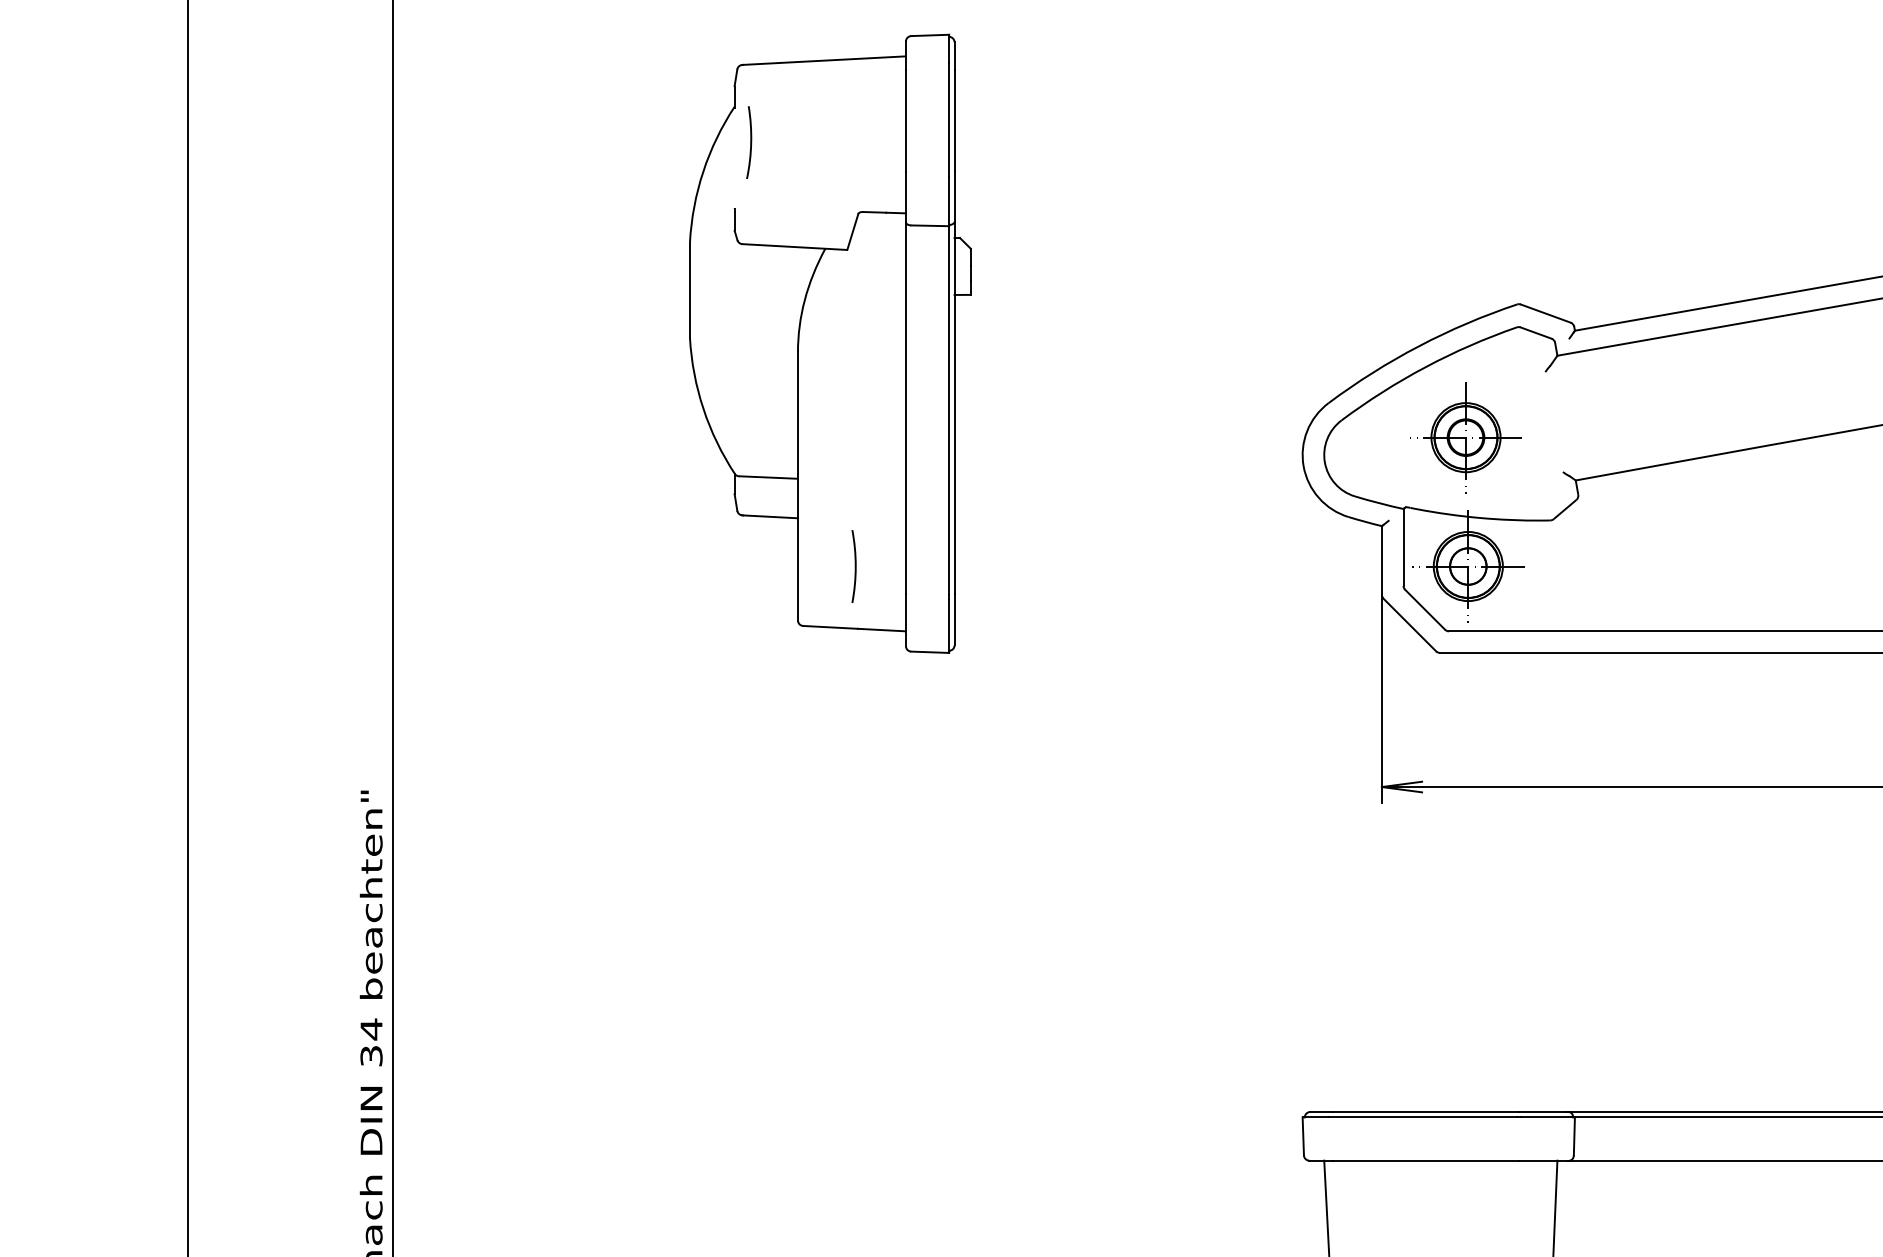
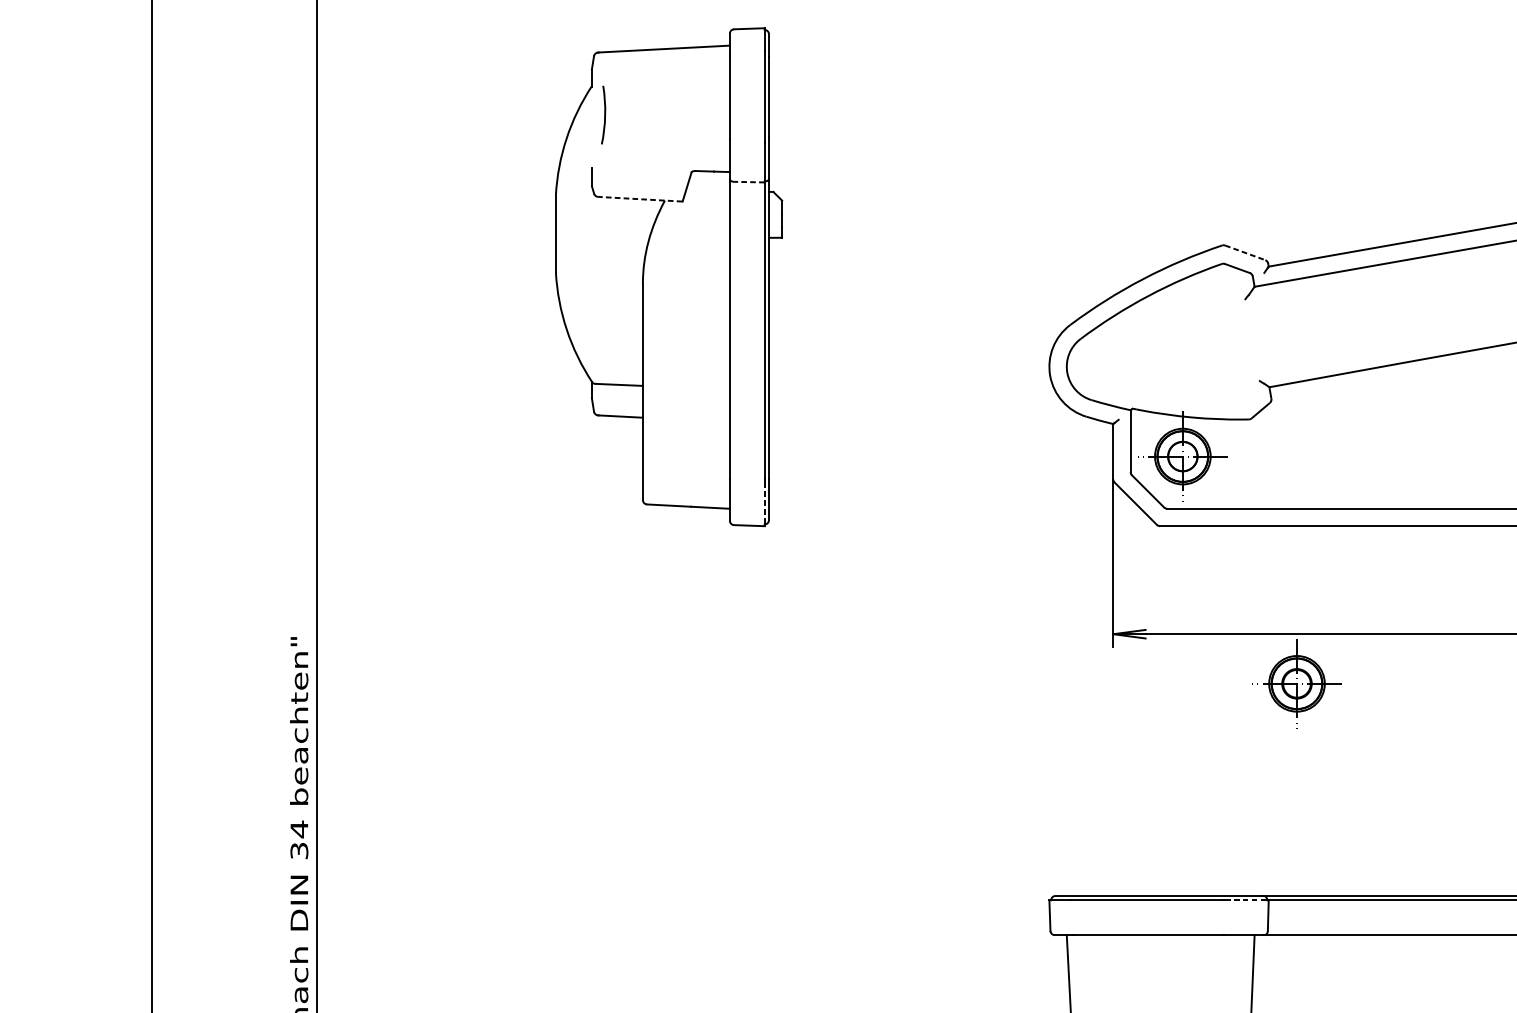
line: (930, 225) -> (749, 181), solid -> dashed
line: (794, 247) -> (640, 199), solid -> dashed
line: (1545, 313) -> (1245, 252), solid -> dashed
part: (1465, 437) -> (1296, 683), moved
arc: (854, 566) -> (688, 456), removed
line: (949, 625) -> (764, 504), solid -> dashed
line: (1545, 1117) -> (1245, 900), solid -> dashed

